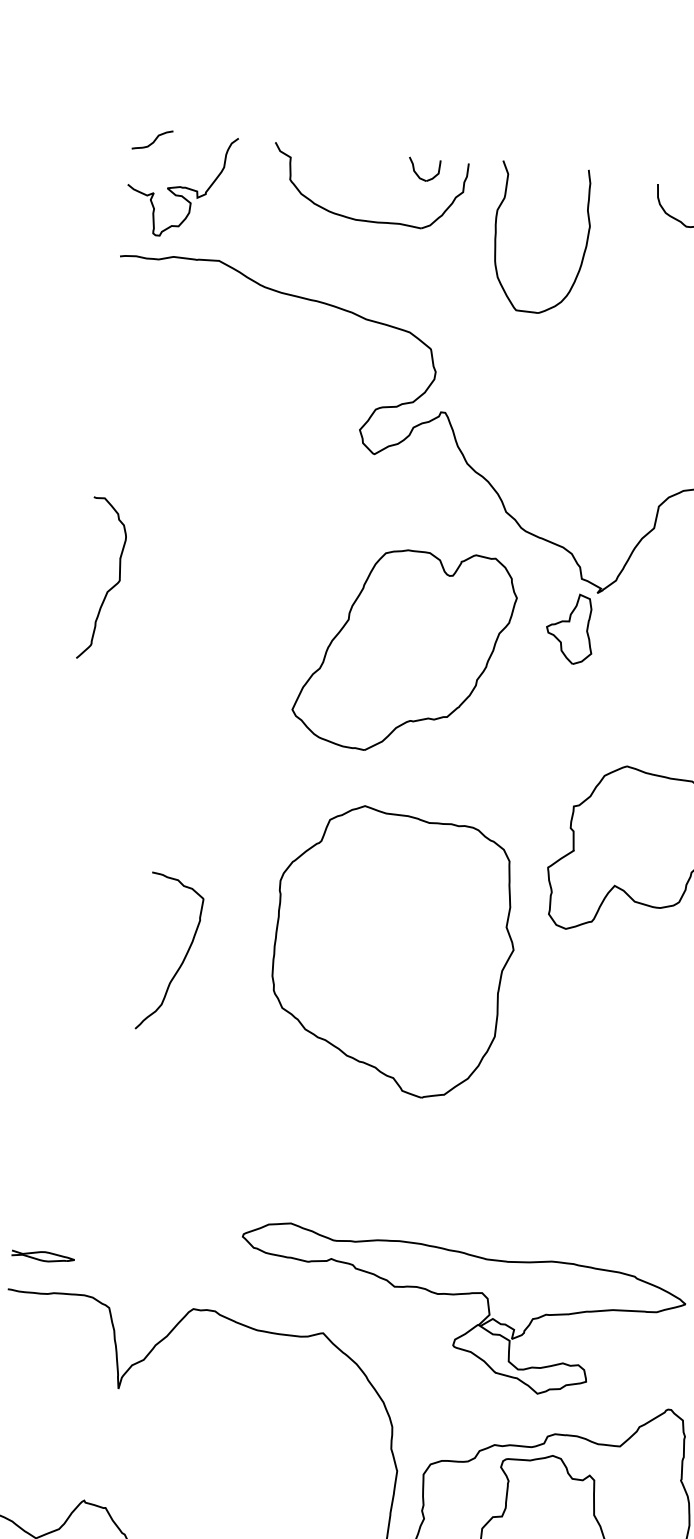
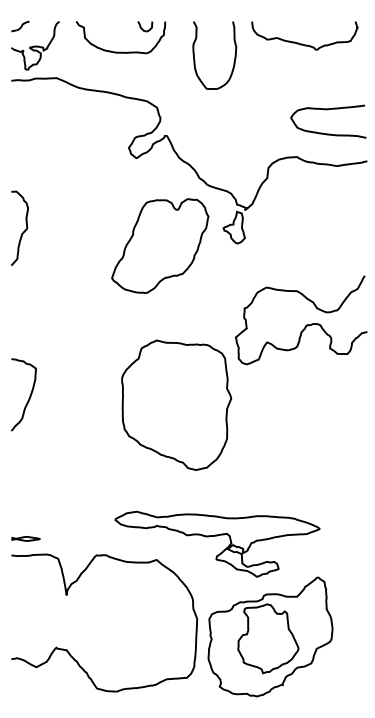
part: (498, 243) -> (195, 59), moved
part: (392, 950) -> (176, 404), moved
curve: (183, 955) -> (29, 395), moved

